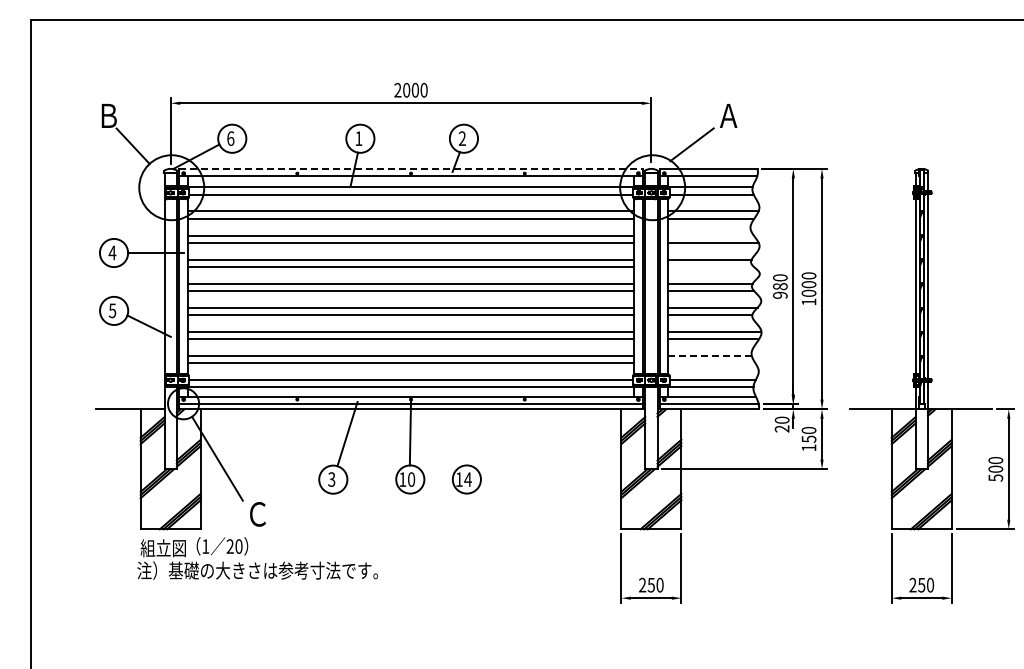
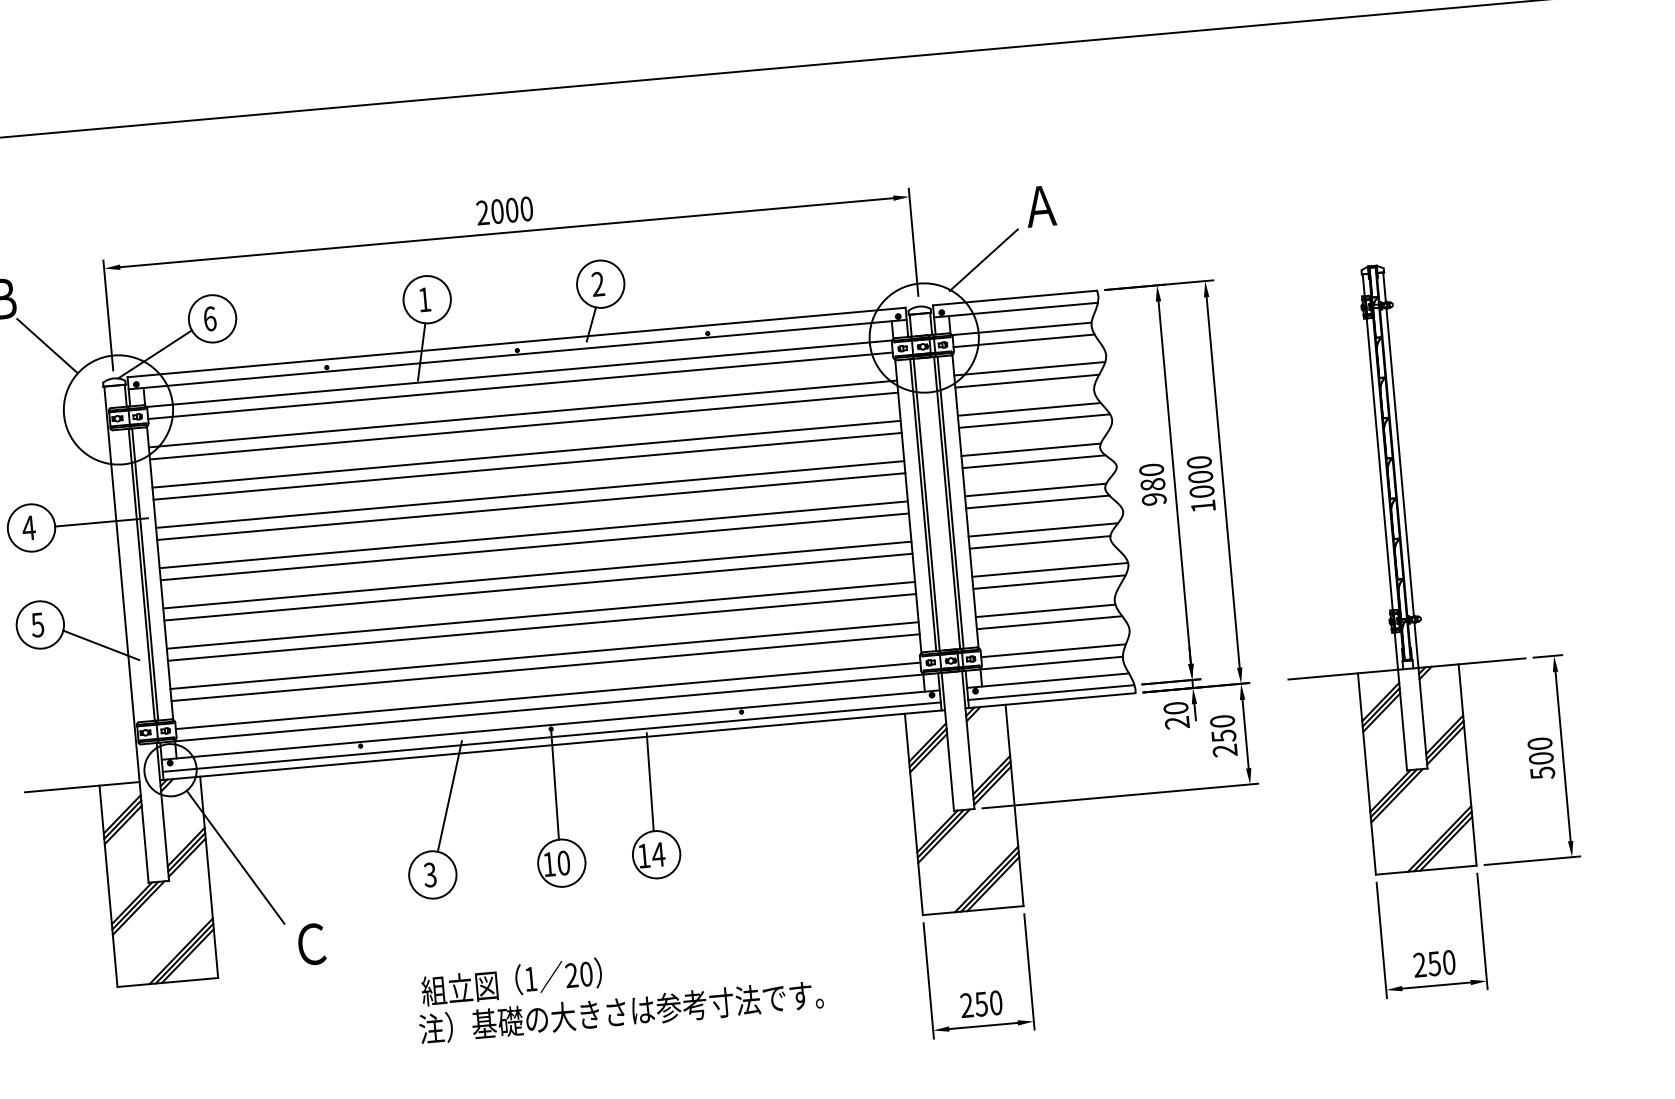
line: (411, 168) -> (517, 341), dashed -> solid
line: (710, 235) -> (1028, 409), added
line: (710, 266) -> (1032, 461), added
line: (710, 355) -> (1046, 610), dashed -> solid
line: (711, 362) -> (1048, 622), added
line: (466, 436) -> (649, 782), added
text: (808, 447) -> (1224, 749), 150 -> 250
text: (257, 558) -> (619, 991), moved

